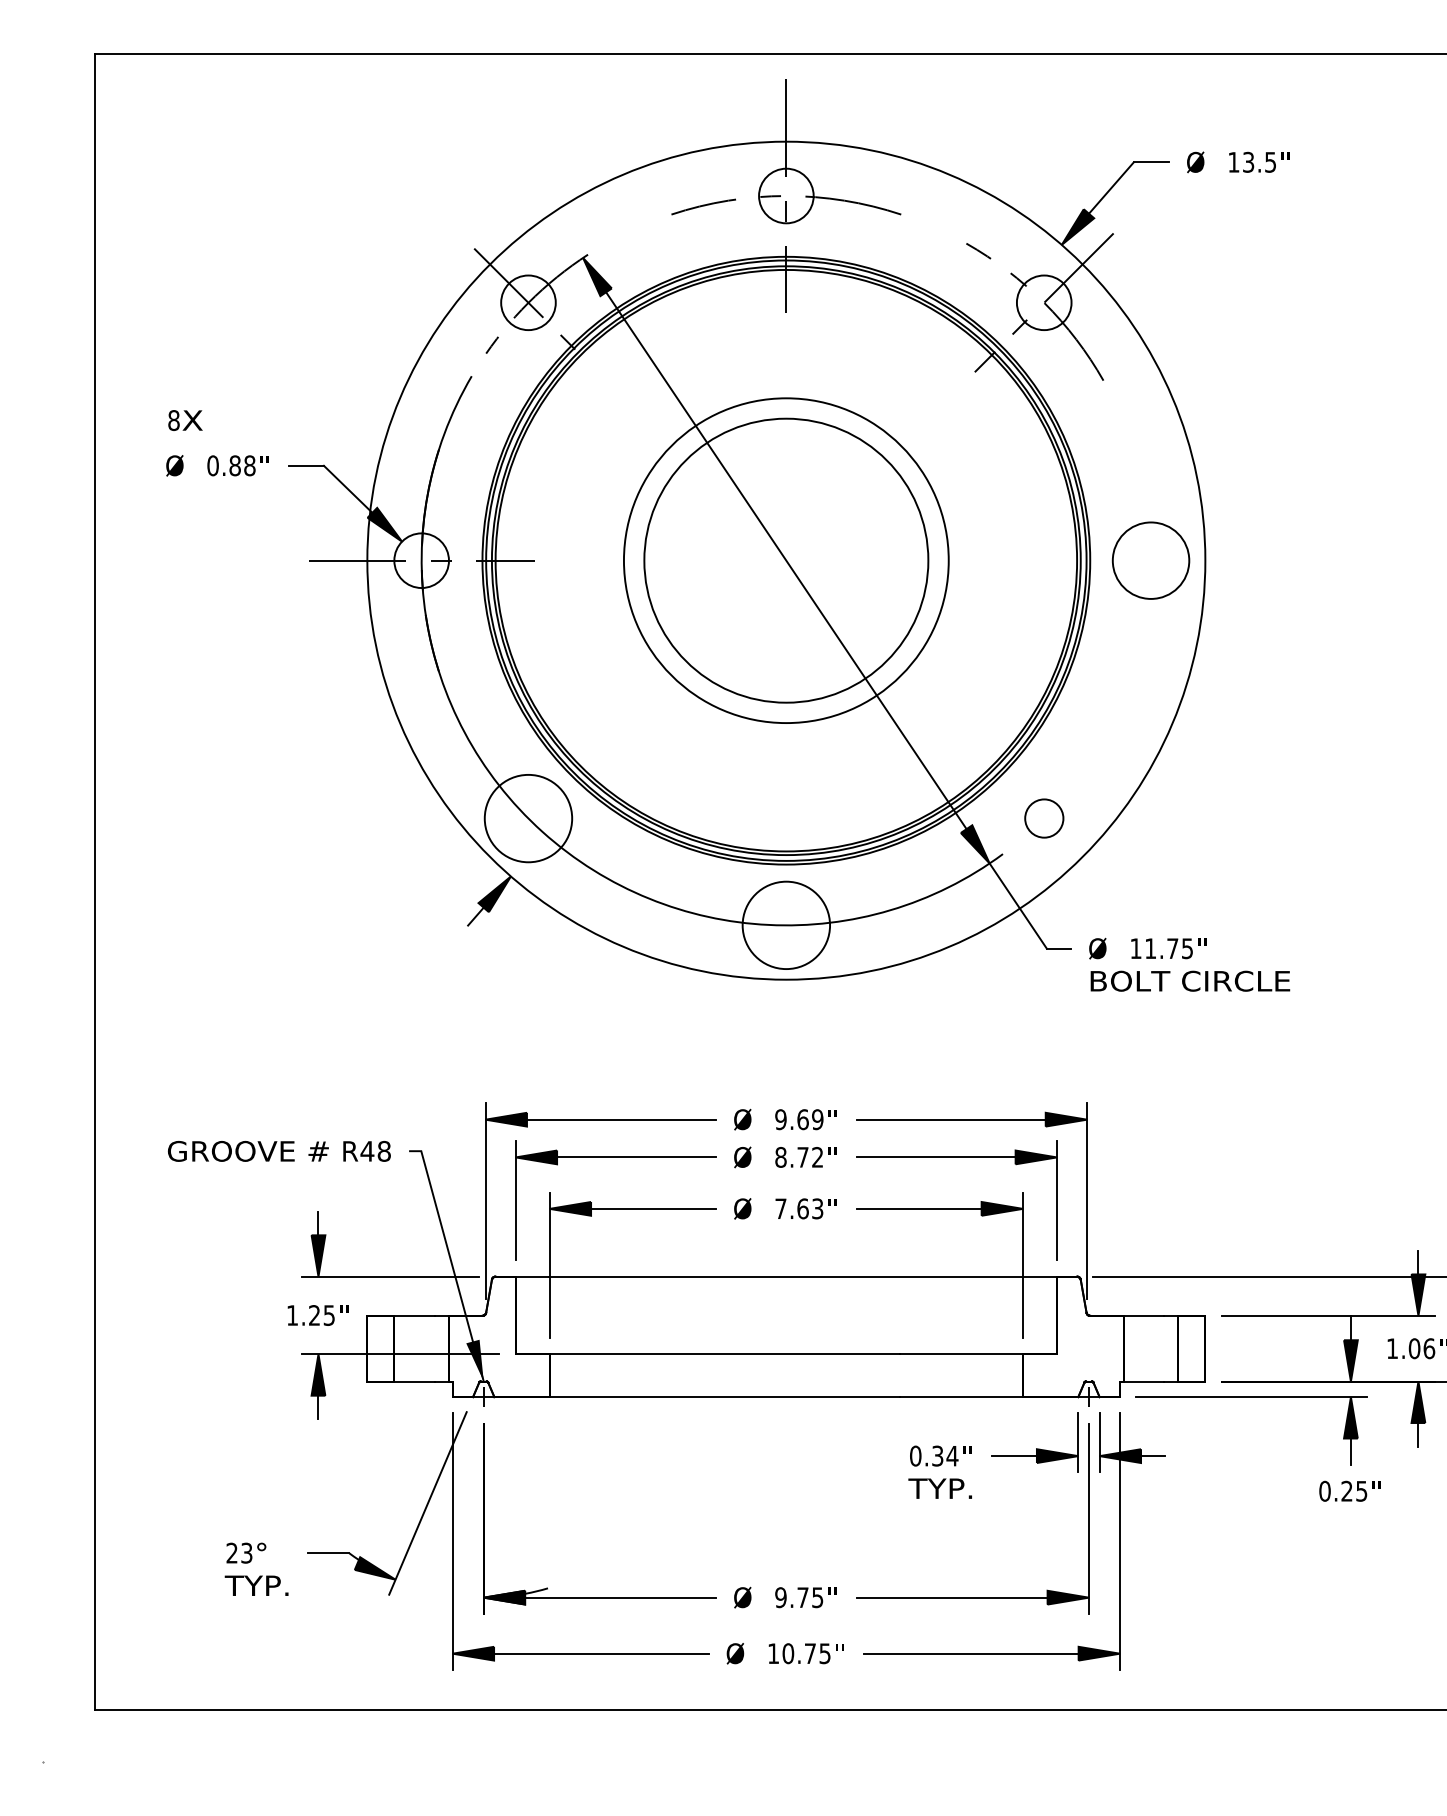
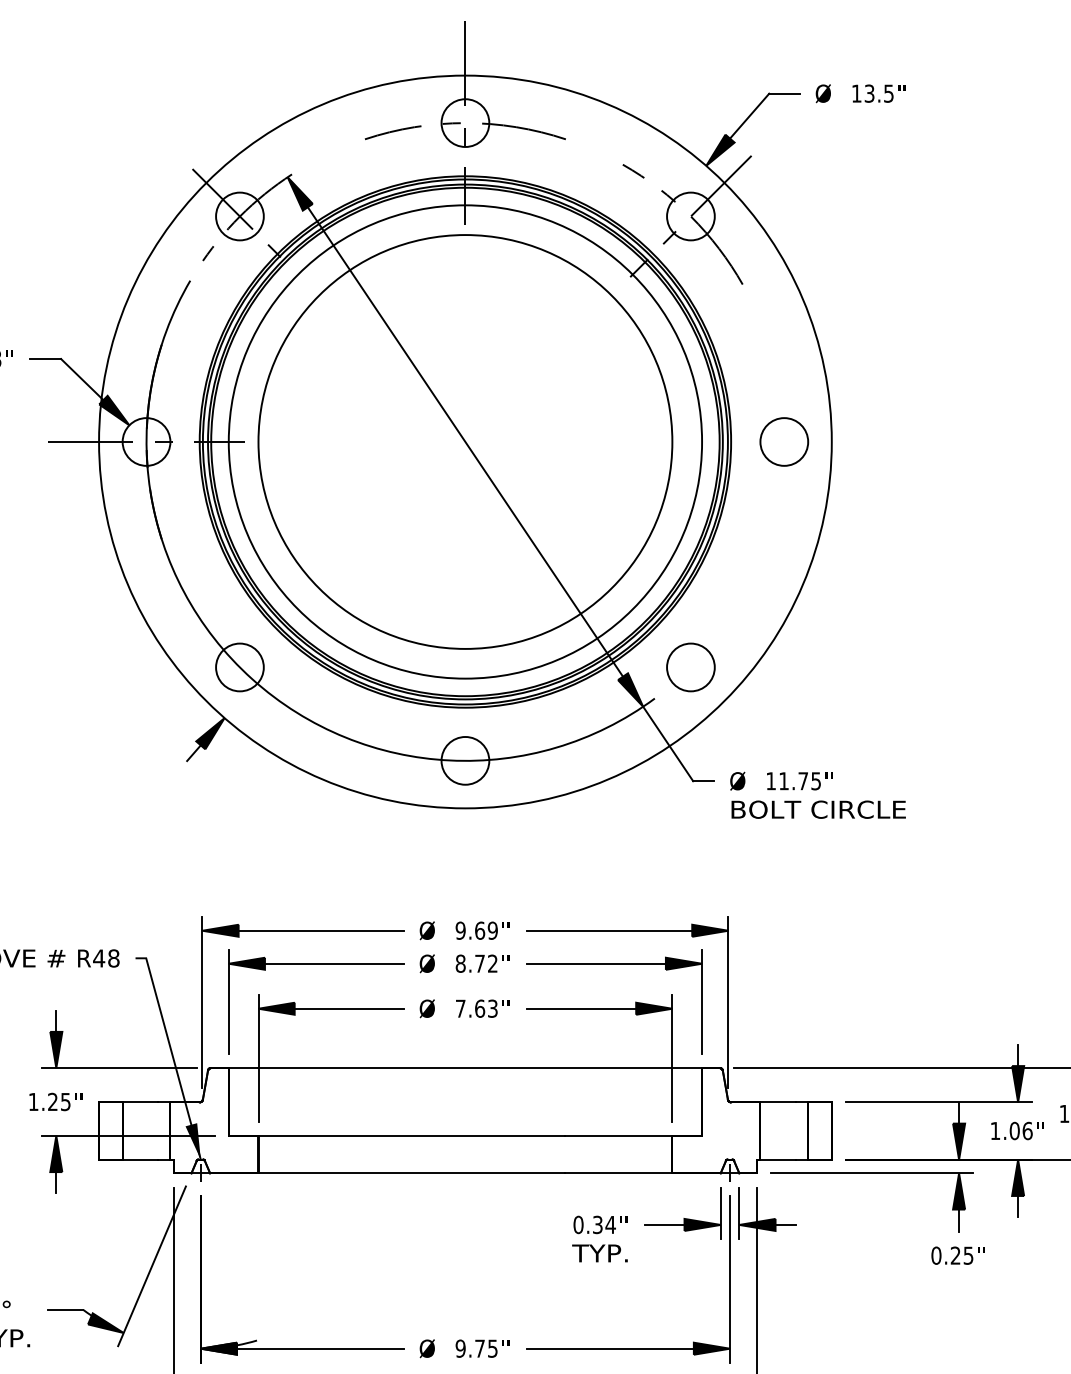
circle: (786, 560) -> (465, 441), size x1.67
circle: (786, 560) -> (465, 441), size x1.67
circle: (1150, 560) -> (783, 441), size x0.71
circle: (528, 818) -> (239, 667), size x0.62
circle: (1044, 818) -> (691, 667), size x1.43
circle: (786, 925) -> (465, 760), size x0.62

